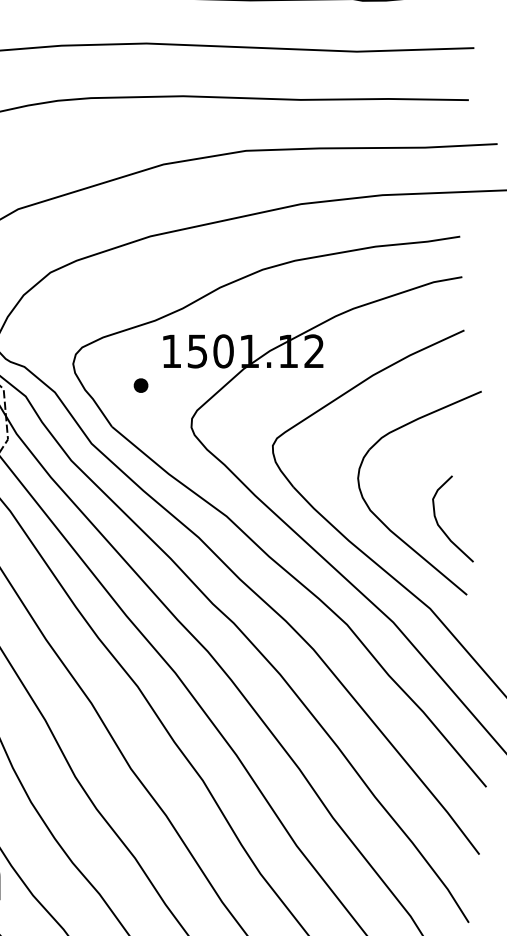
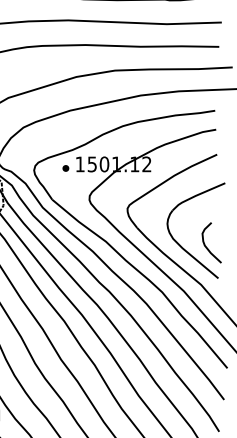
part: (140, 385) -> (65, 168), moved

